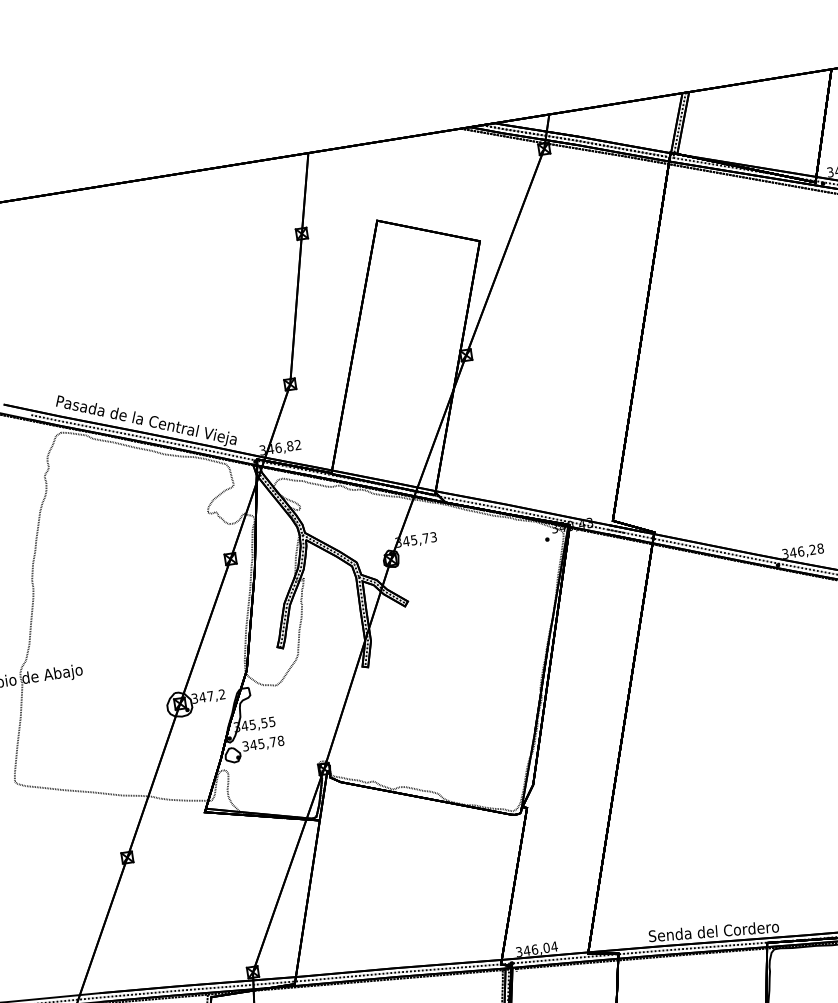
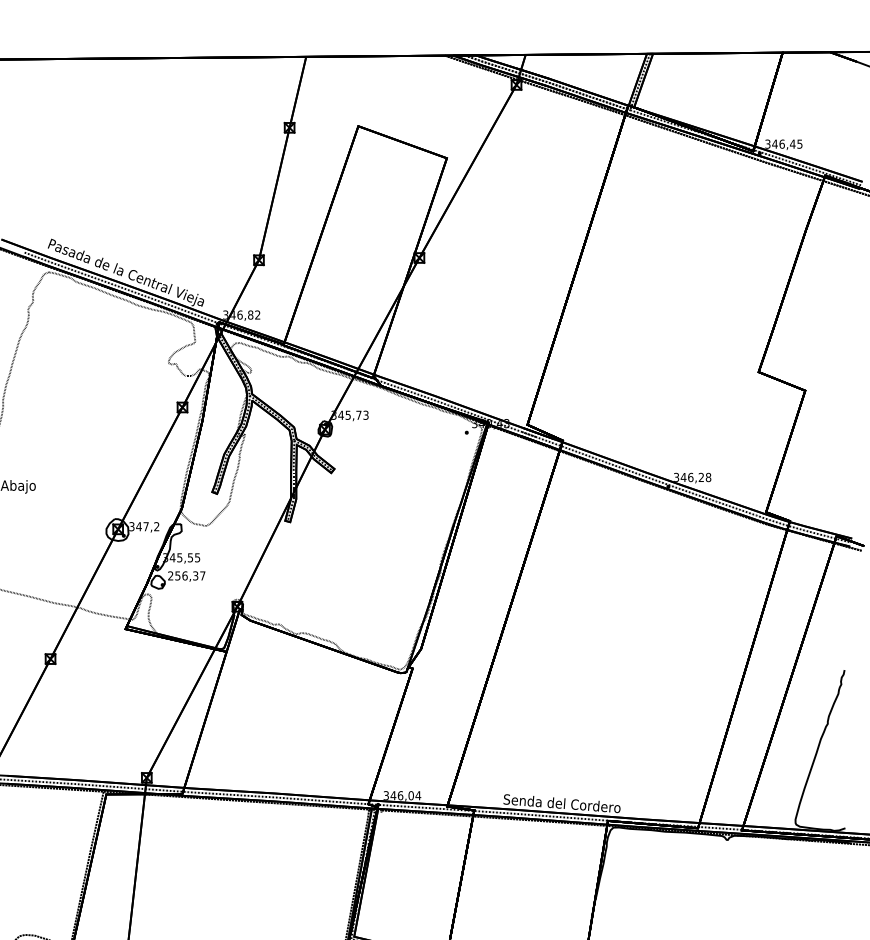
text: (262, 743) -> (186, 575), 345,78 -> 256,37

